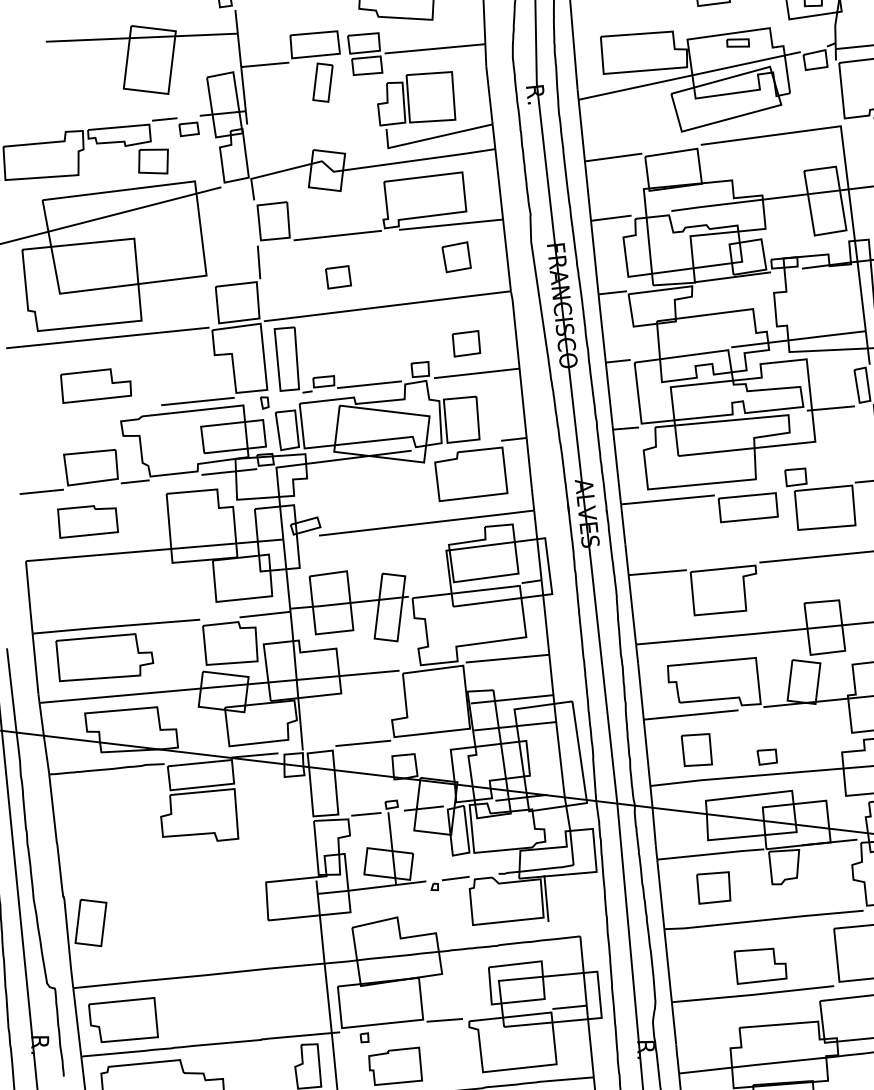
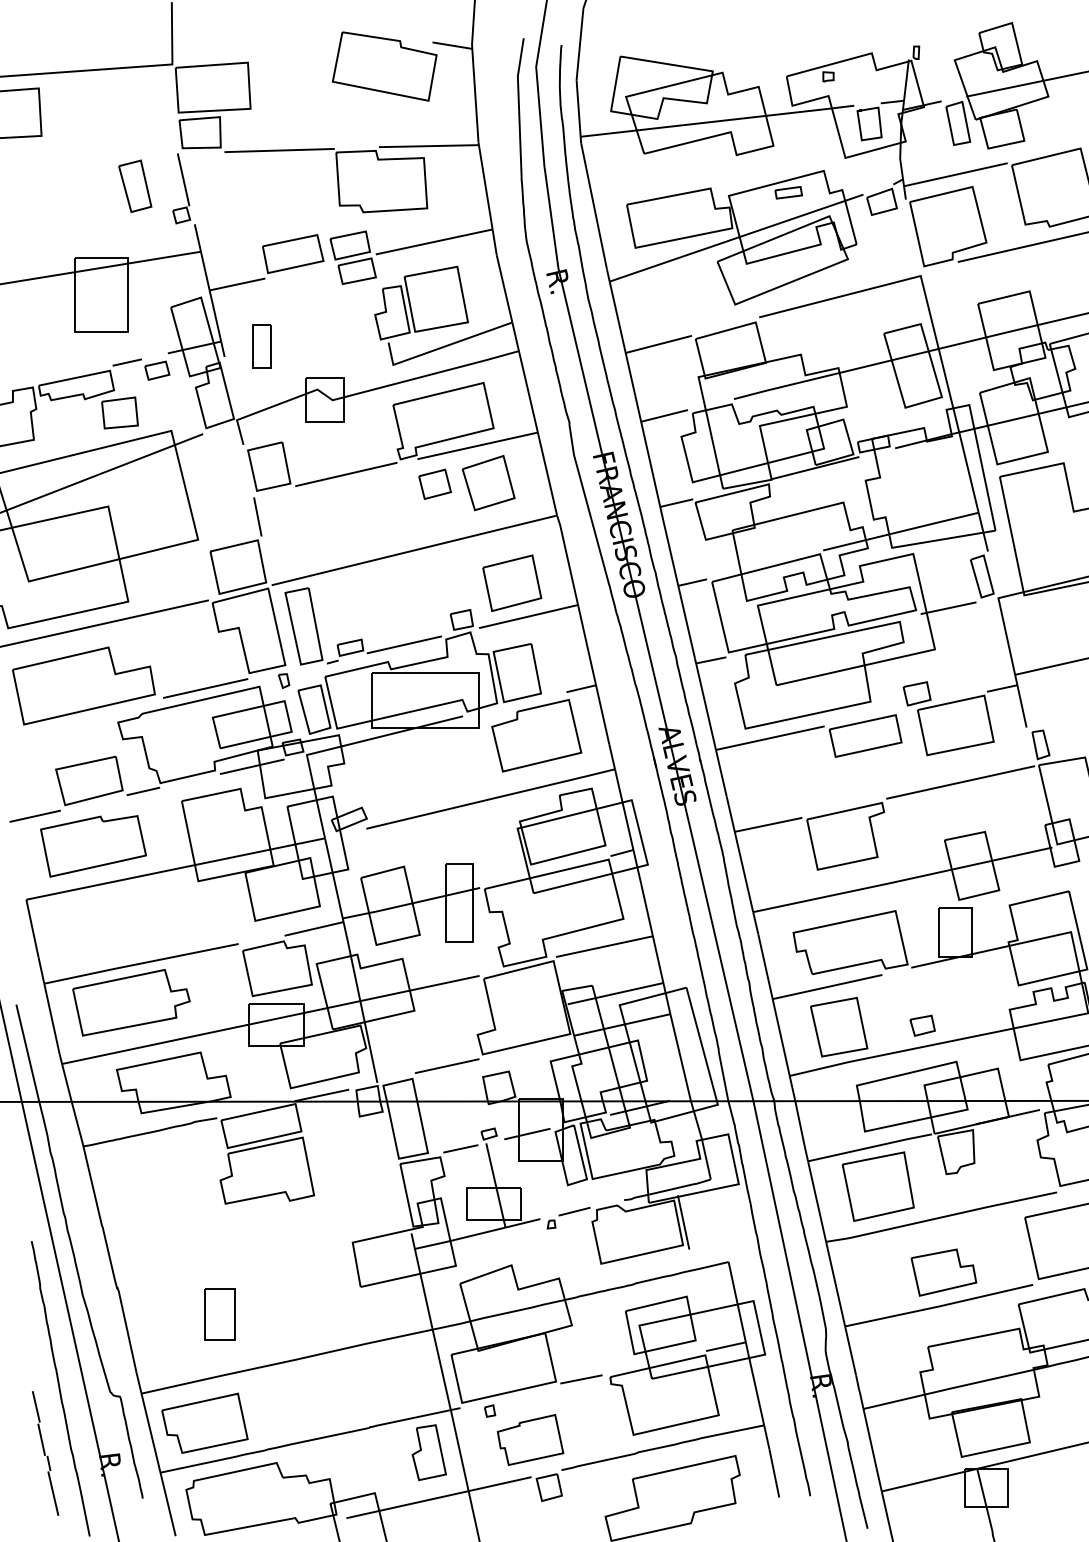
part: (322, 82) -> (261, 346), moved
part: (456, 257) -> (488, 483), size x1.43
part: (338, 276) -> (434, 483), moved
part: (466, 343) -> (512, 583), size x1.67
part: (95, 386) -> (83, 685), size x1.67
part: (87, 523) -> (93, 846), size x1.43
part: (697, 750) -> (839, 1027), size x1.43
part: (713, 887) -> (877, 1186), size x1.67
part: (90, 922) -> (219, 1314), moved

